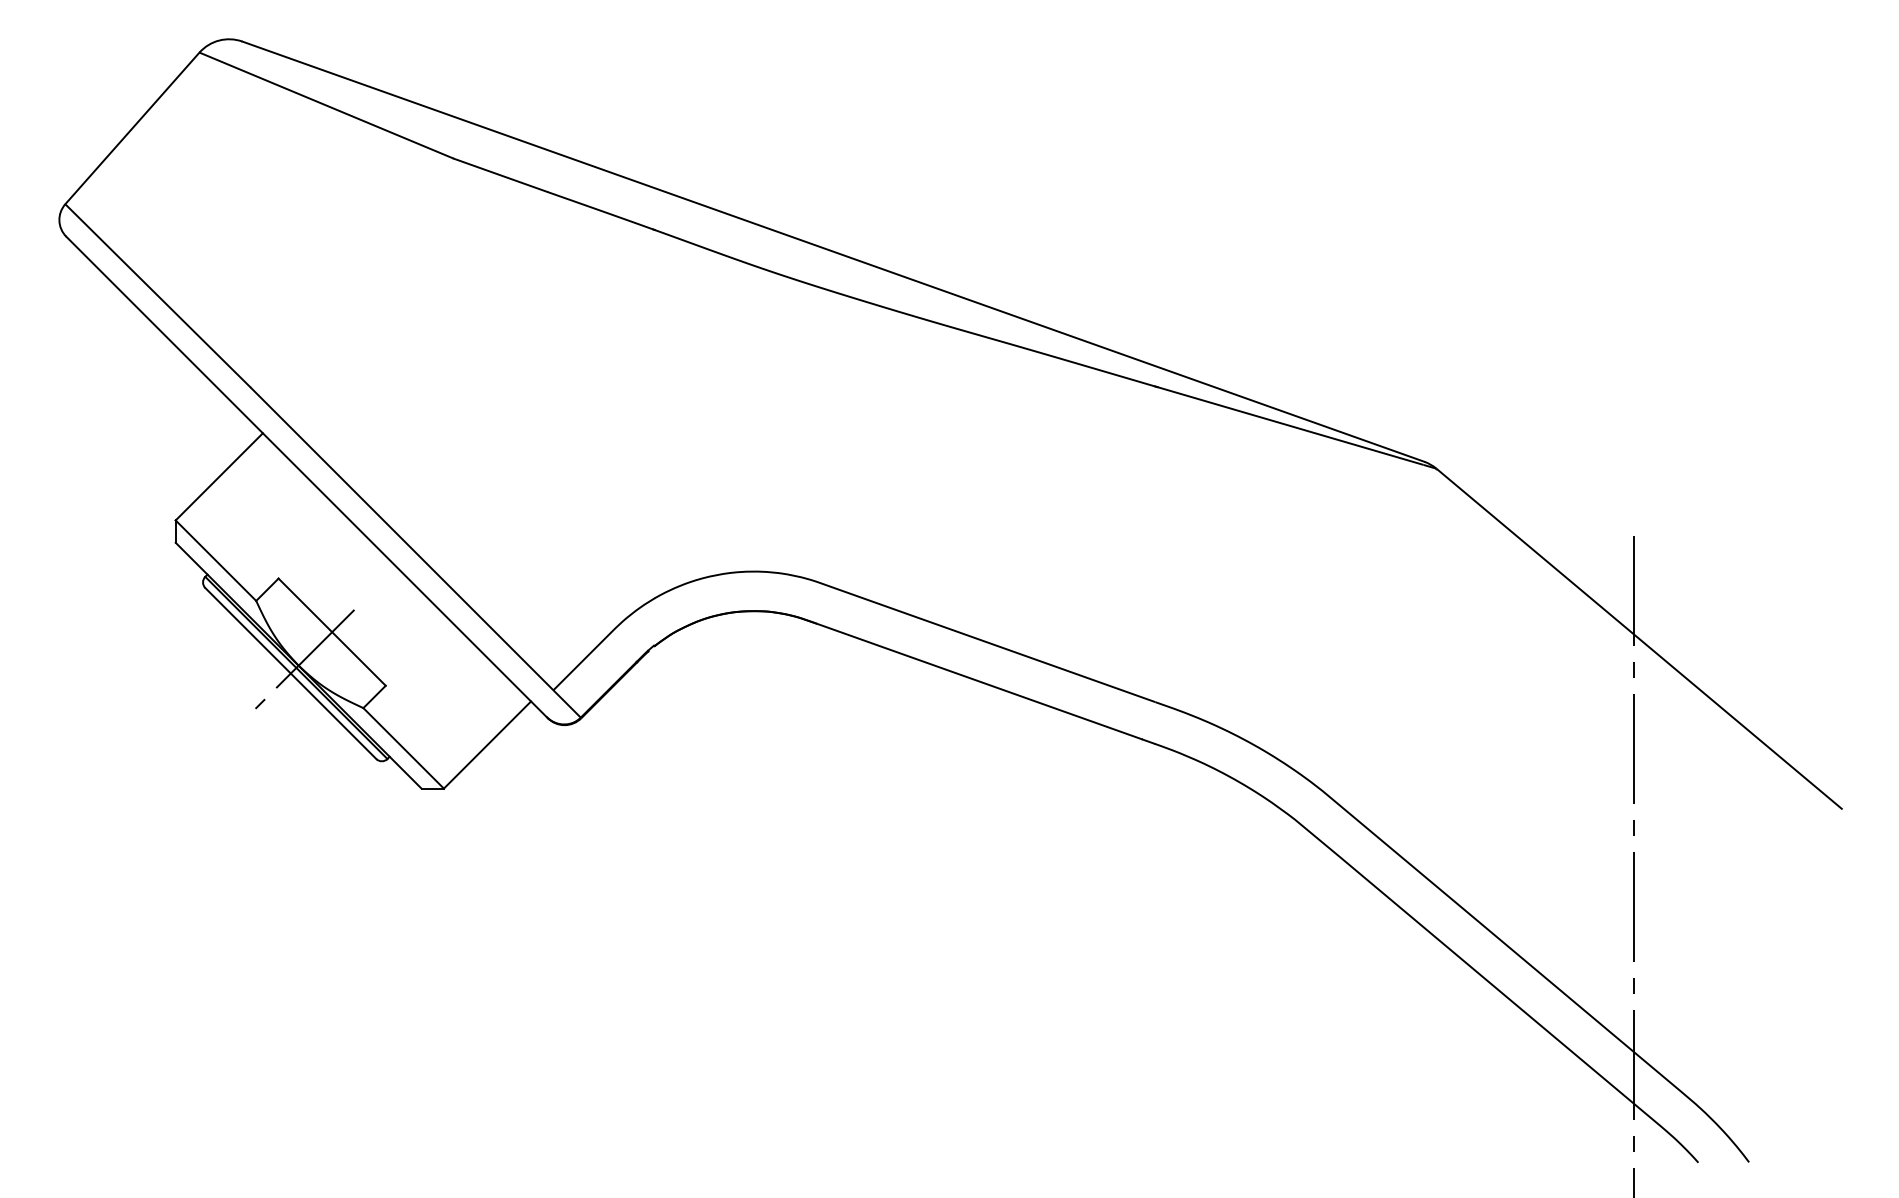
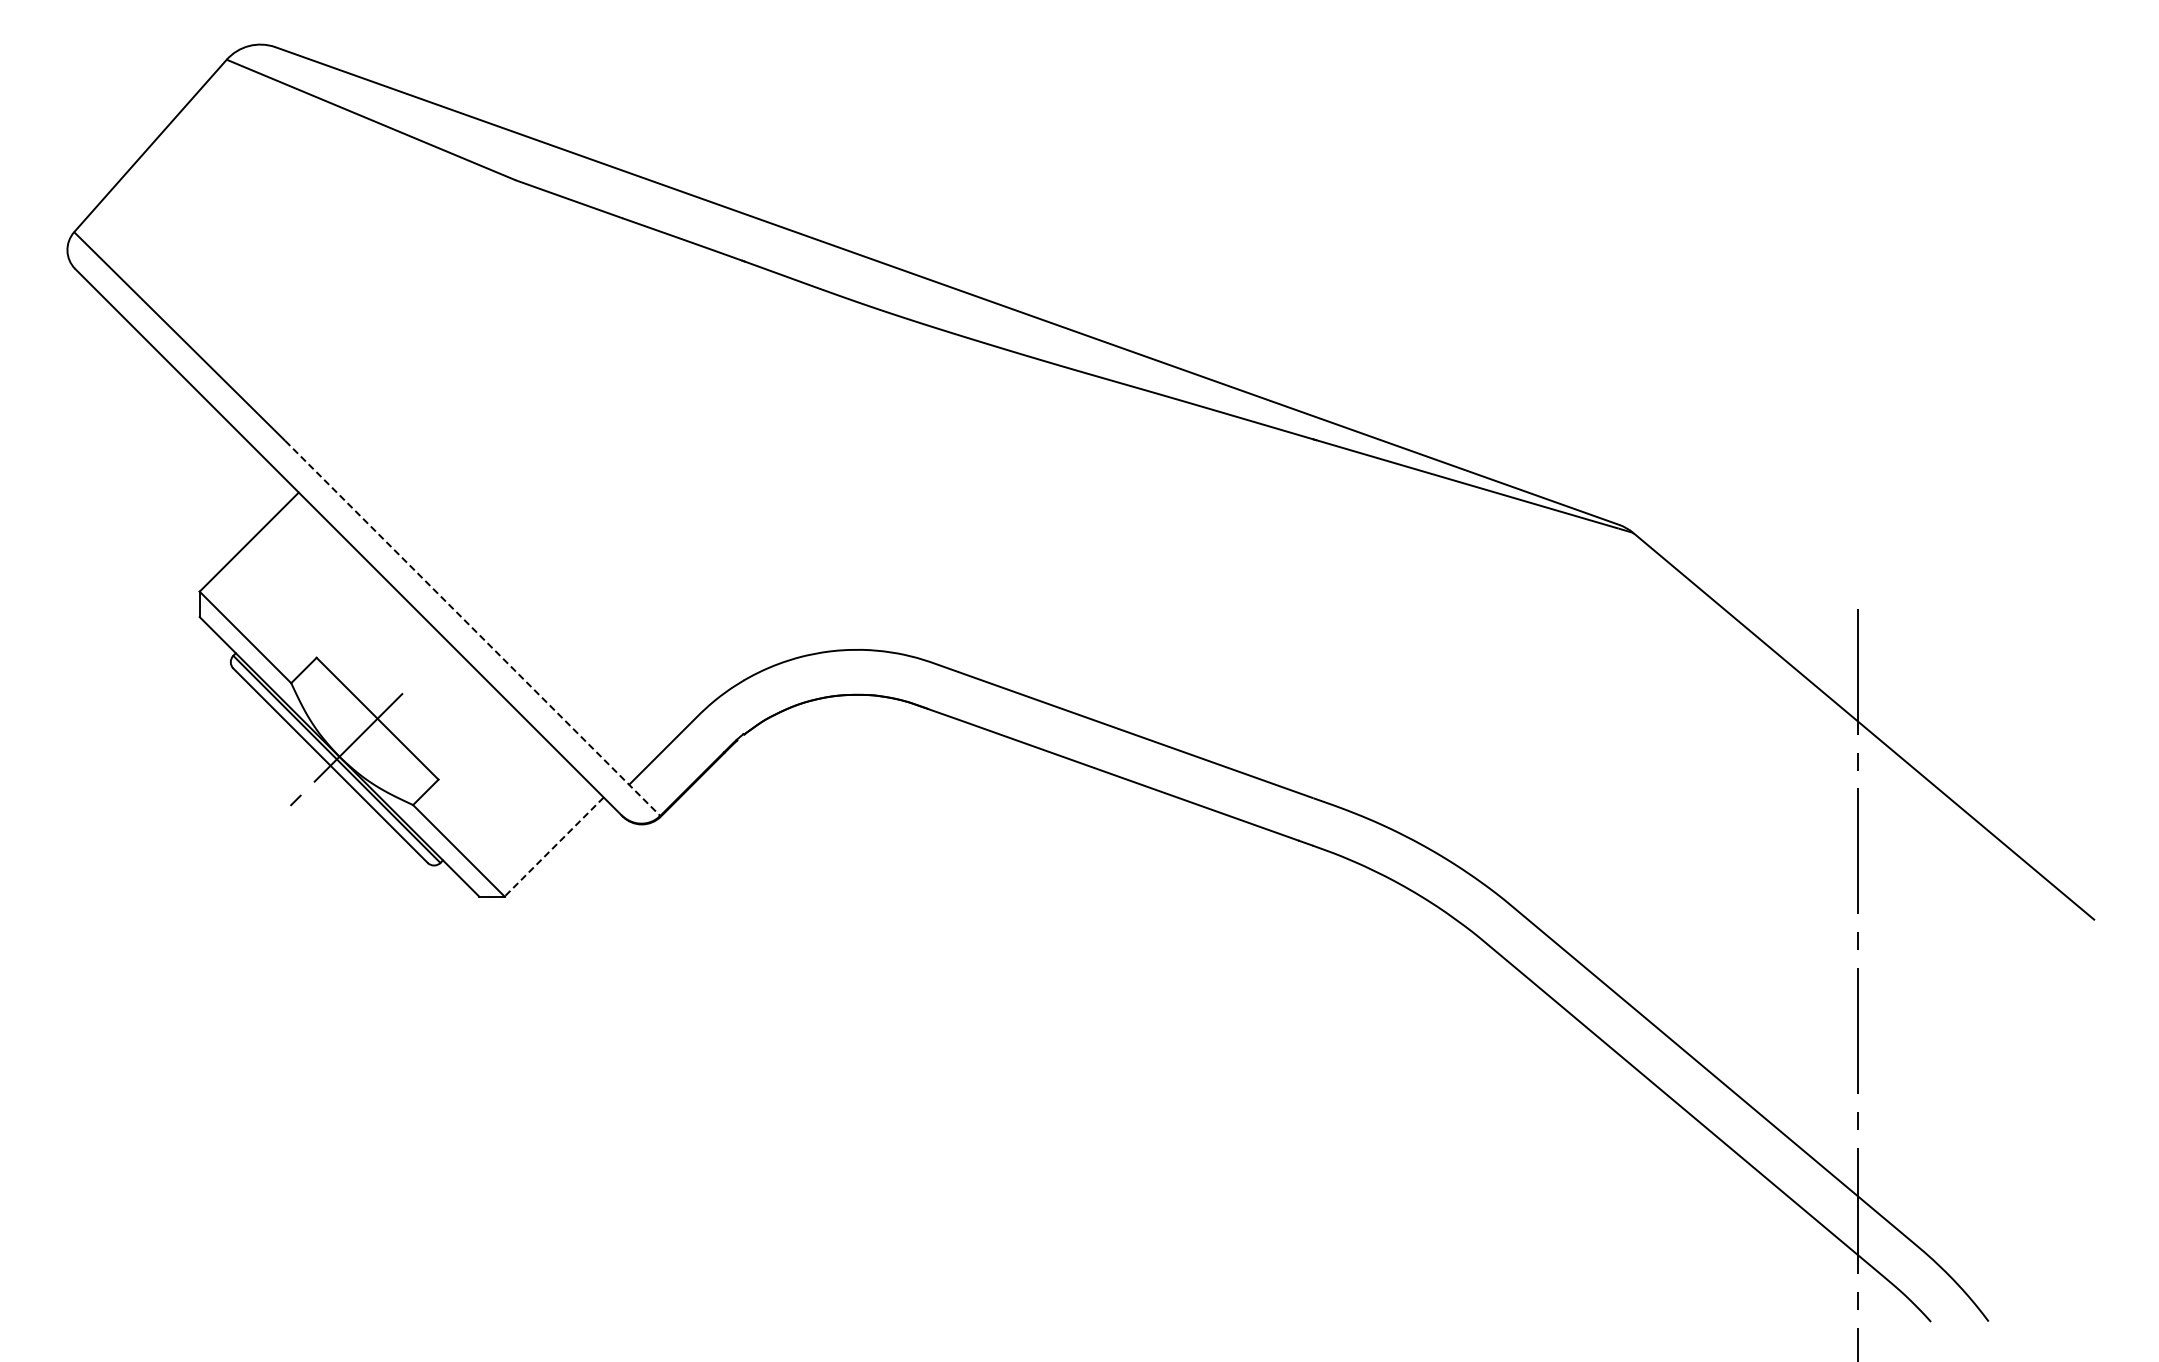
line: (416, 552) -> (473, 628), solid -> dashed
line: (486, 745) -> (553, 847), solid -> dashed

